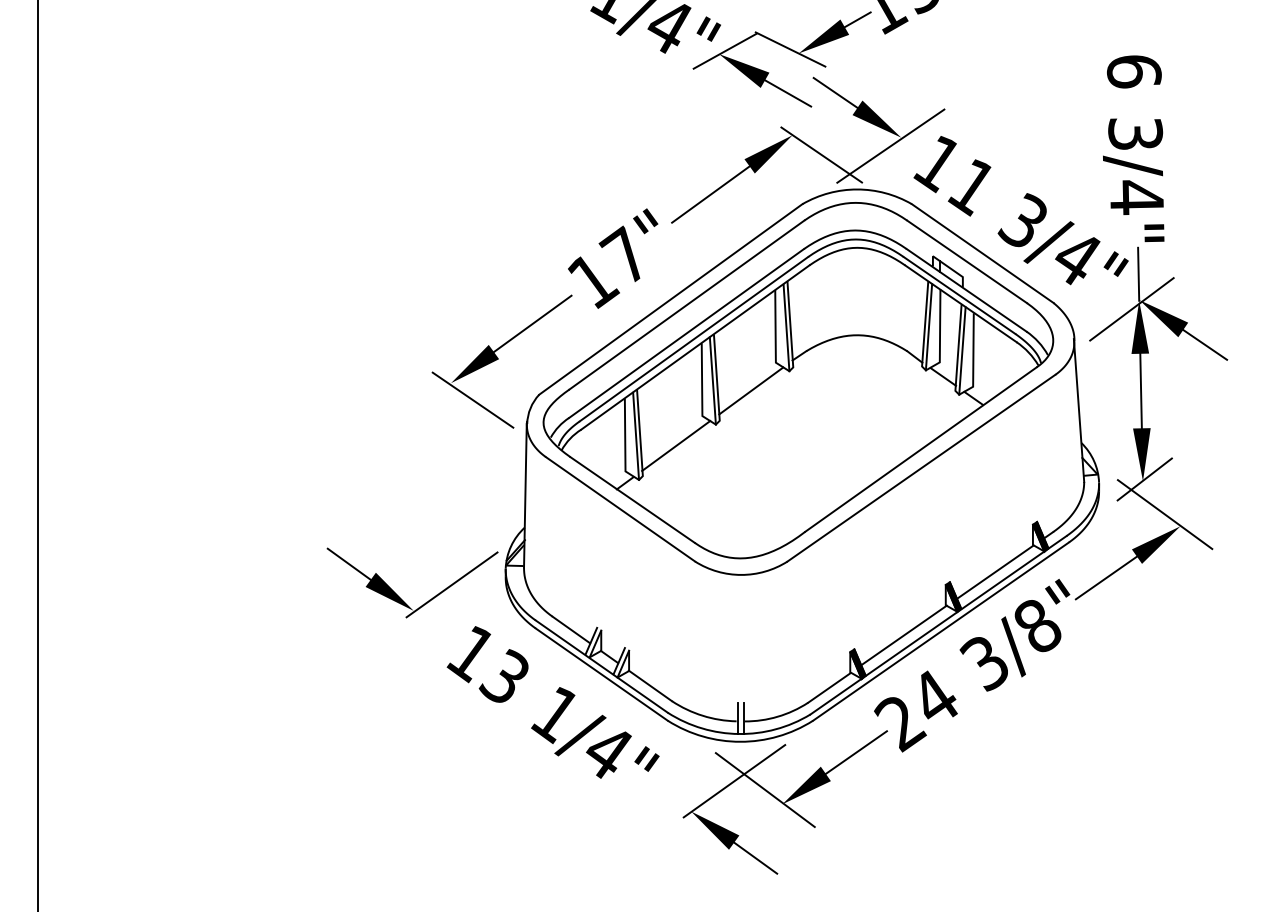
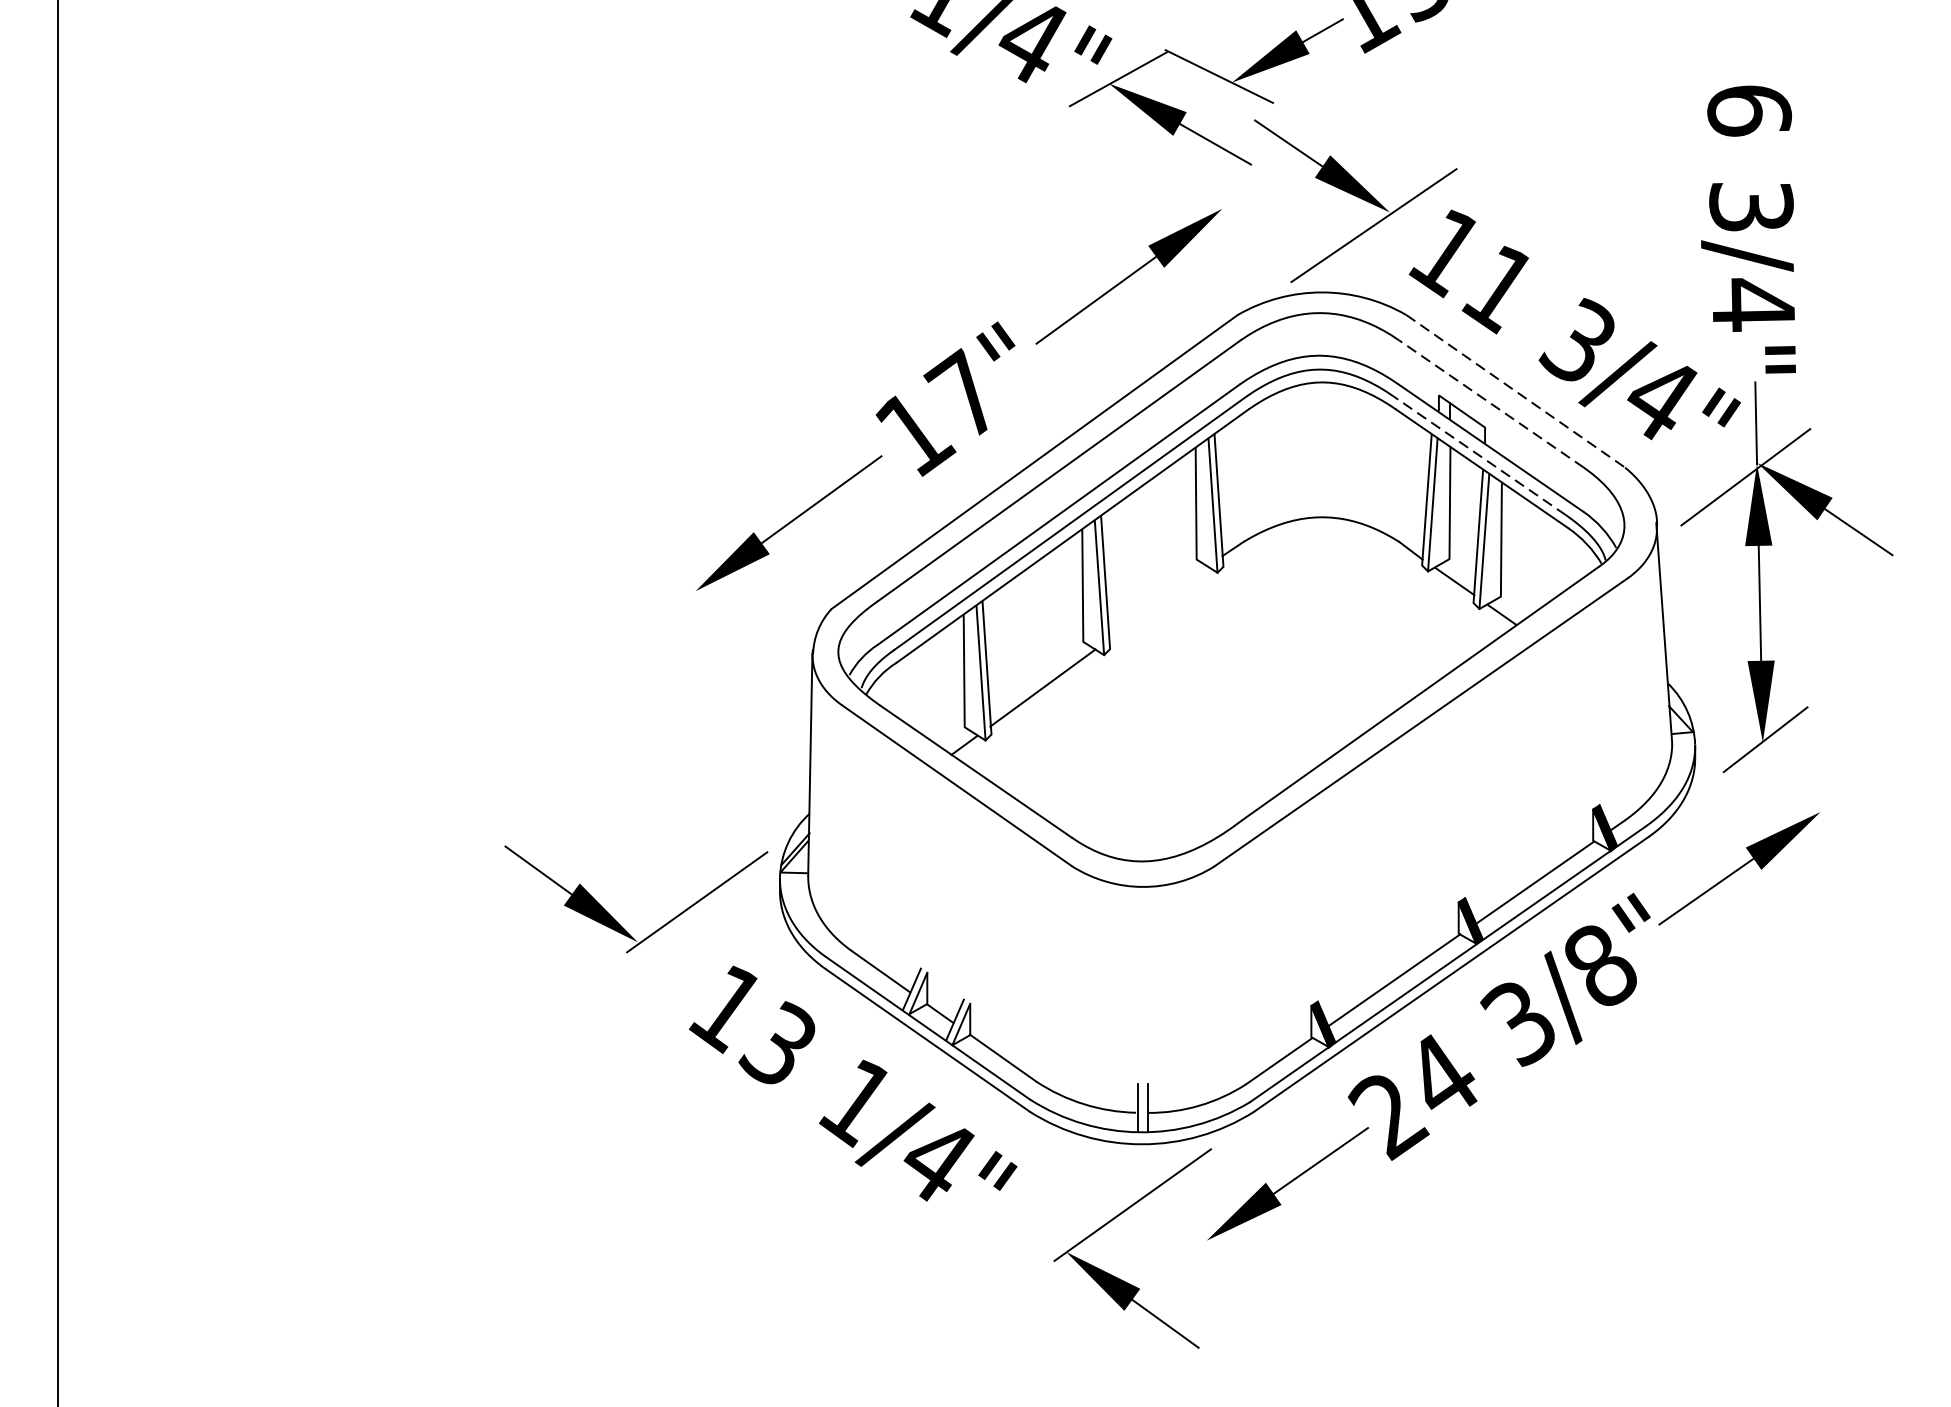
line: (821, 154) -> (1267, 238), removed
line: (983, 253) -> (1516, 391), solid -> dashed
line: (967, 261) -> (1492, 403), solid -> dashed
line: (959, 295) -> (1479, 455), solid -> dashed
line: (751, 390) -> (1159, 602), removed
line: (472, 399) -> (728, 616), removed
line: (1164, 514) -> (1796, 793), removed
line: (764, 790) -> (1179, 1219), removed

